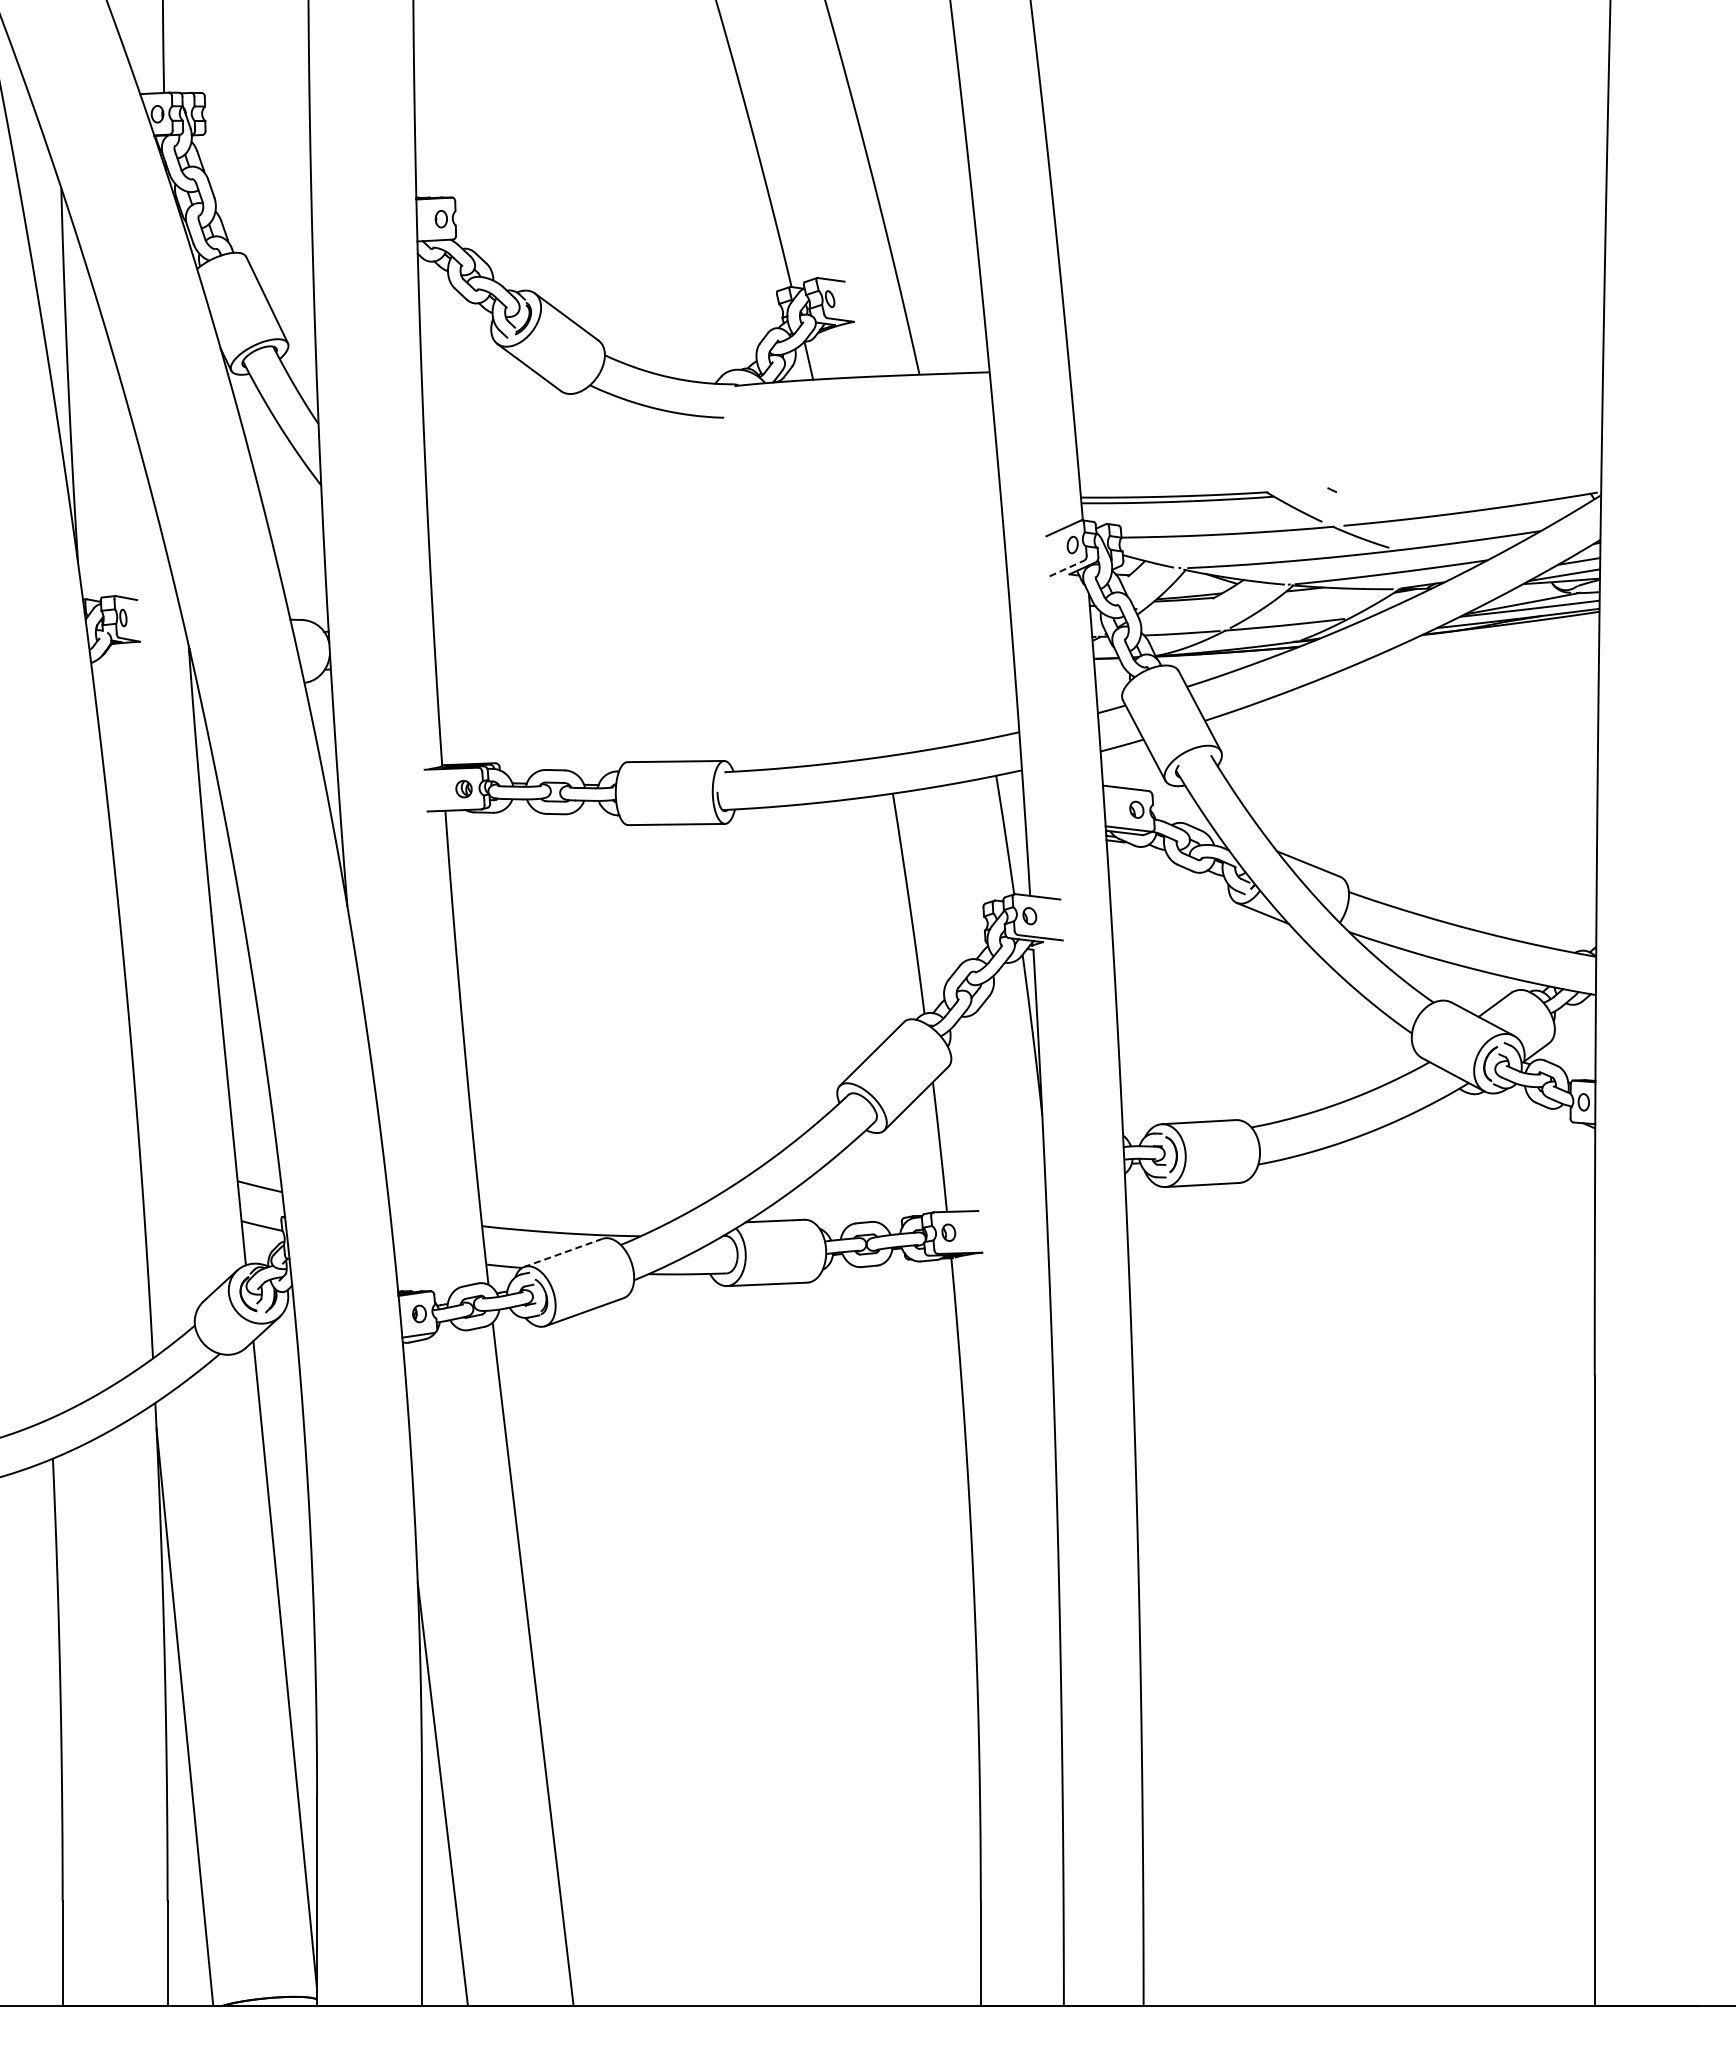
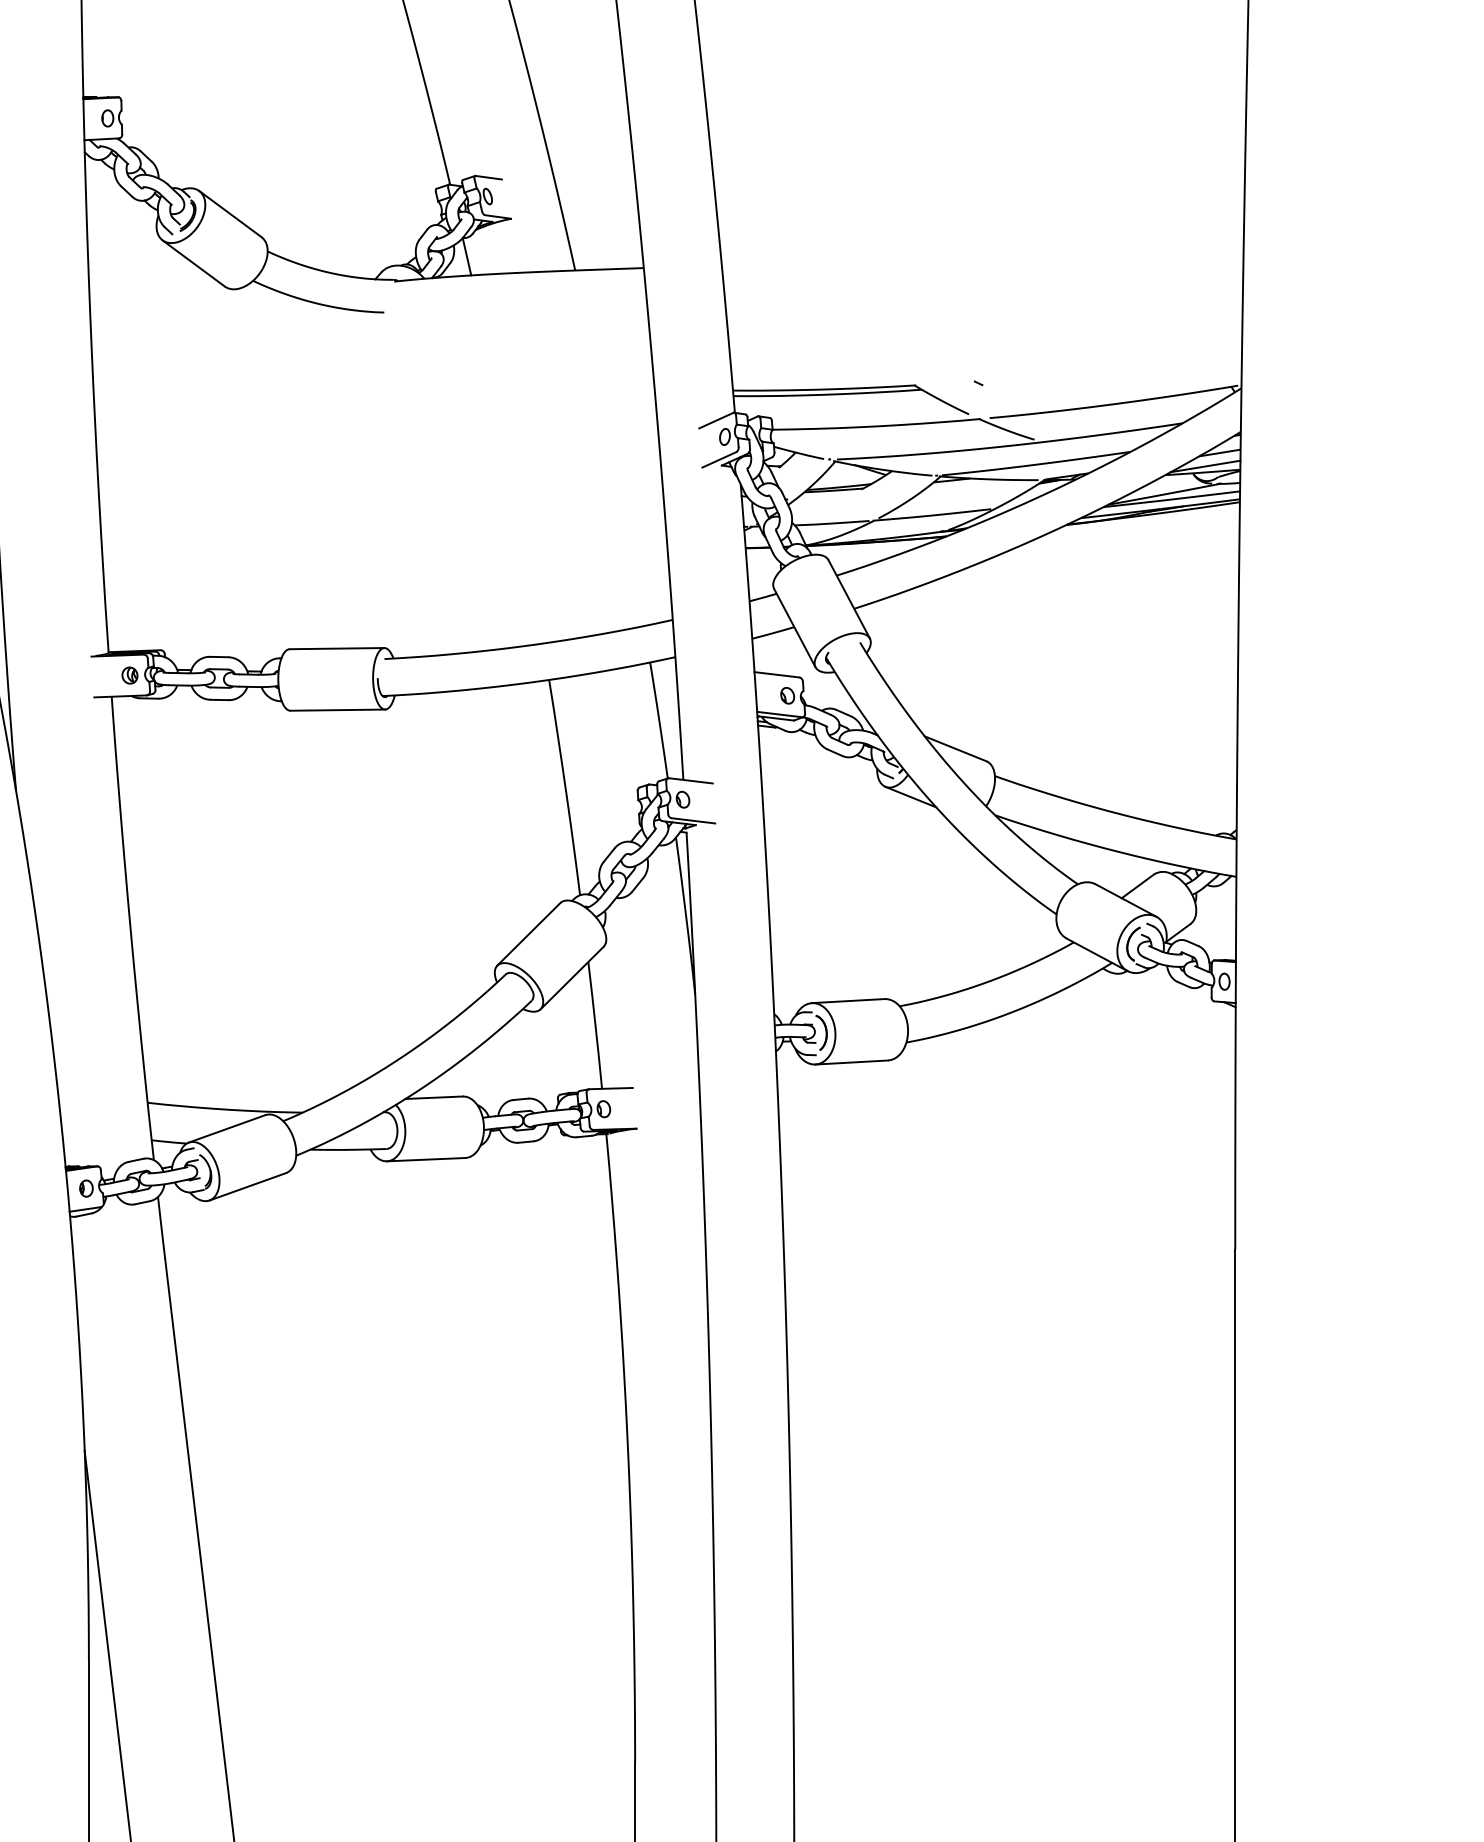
line: (1067, 568) -> (719, 459), dashed -> solid
line: (563, 1252) -> (227, 1128), dashed -> solid

